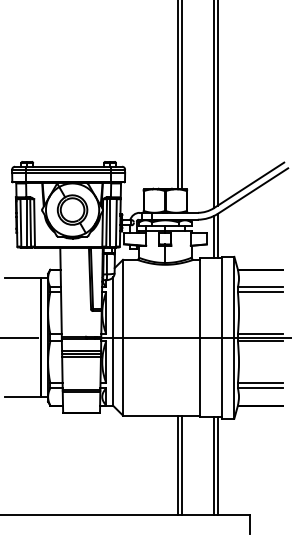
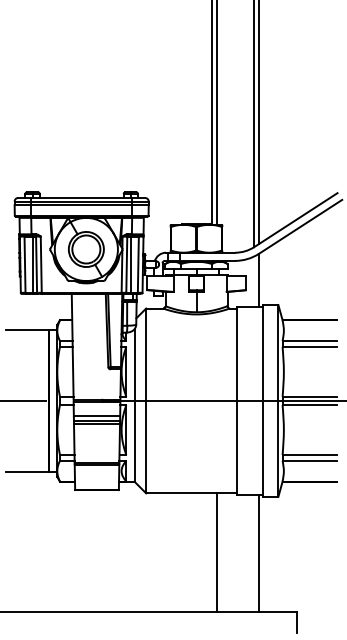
line: (213, 237) -> (253, 281), removed
line: (178, 465) -> (211, 552), removed
line: (213, 466) -> (253, 553), removed

